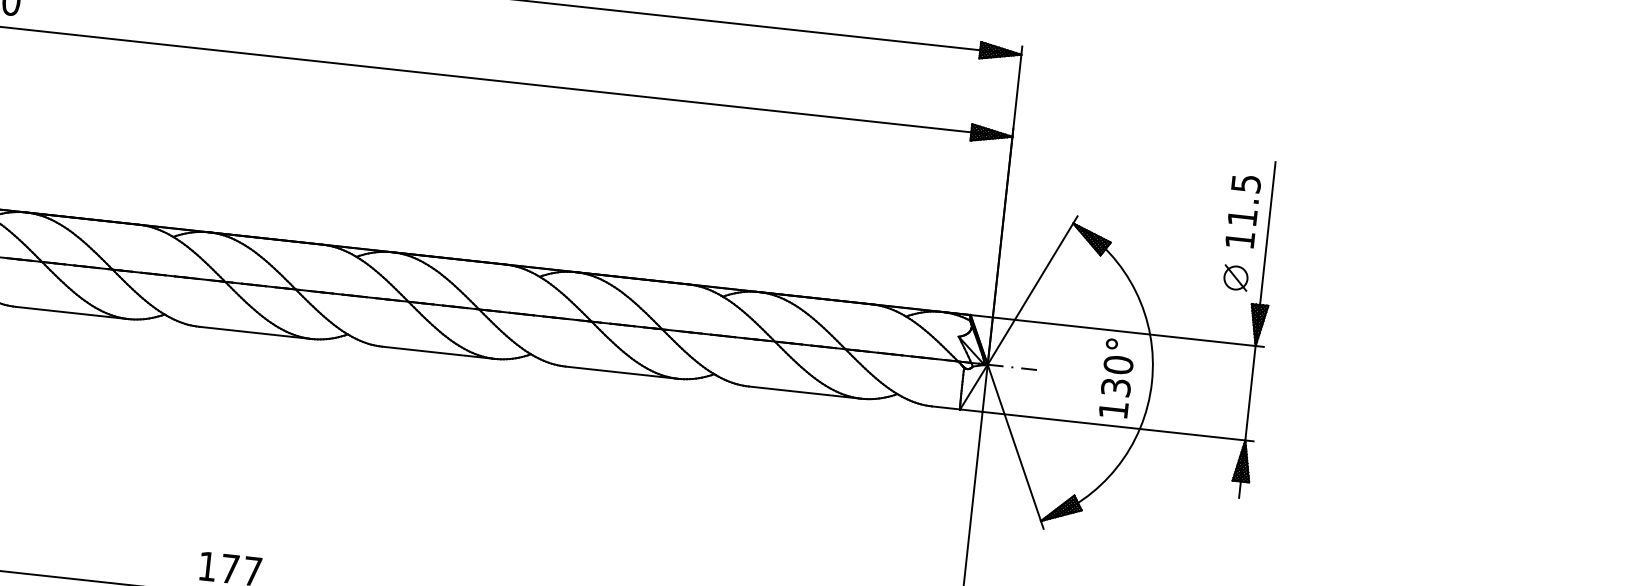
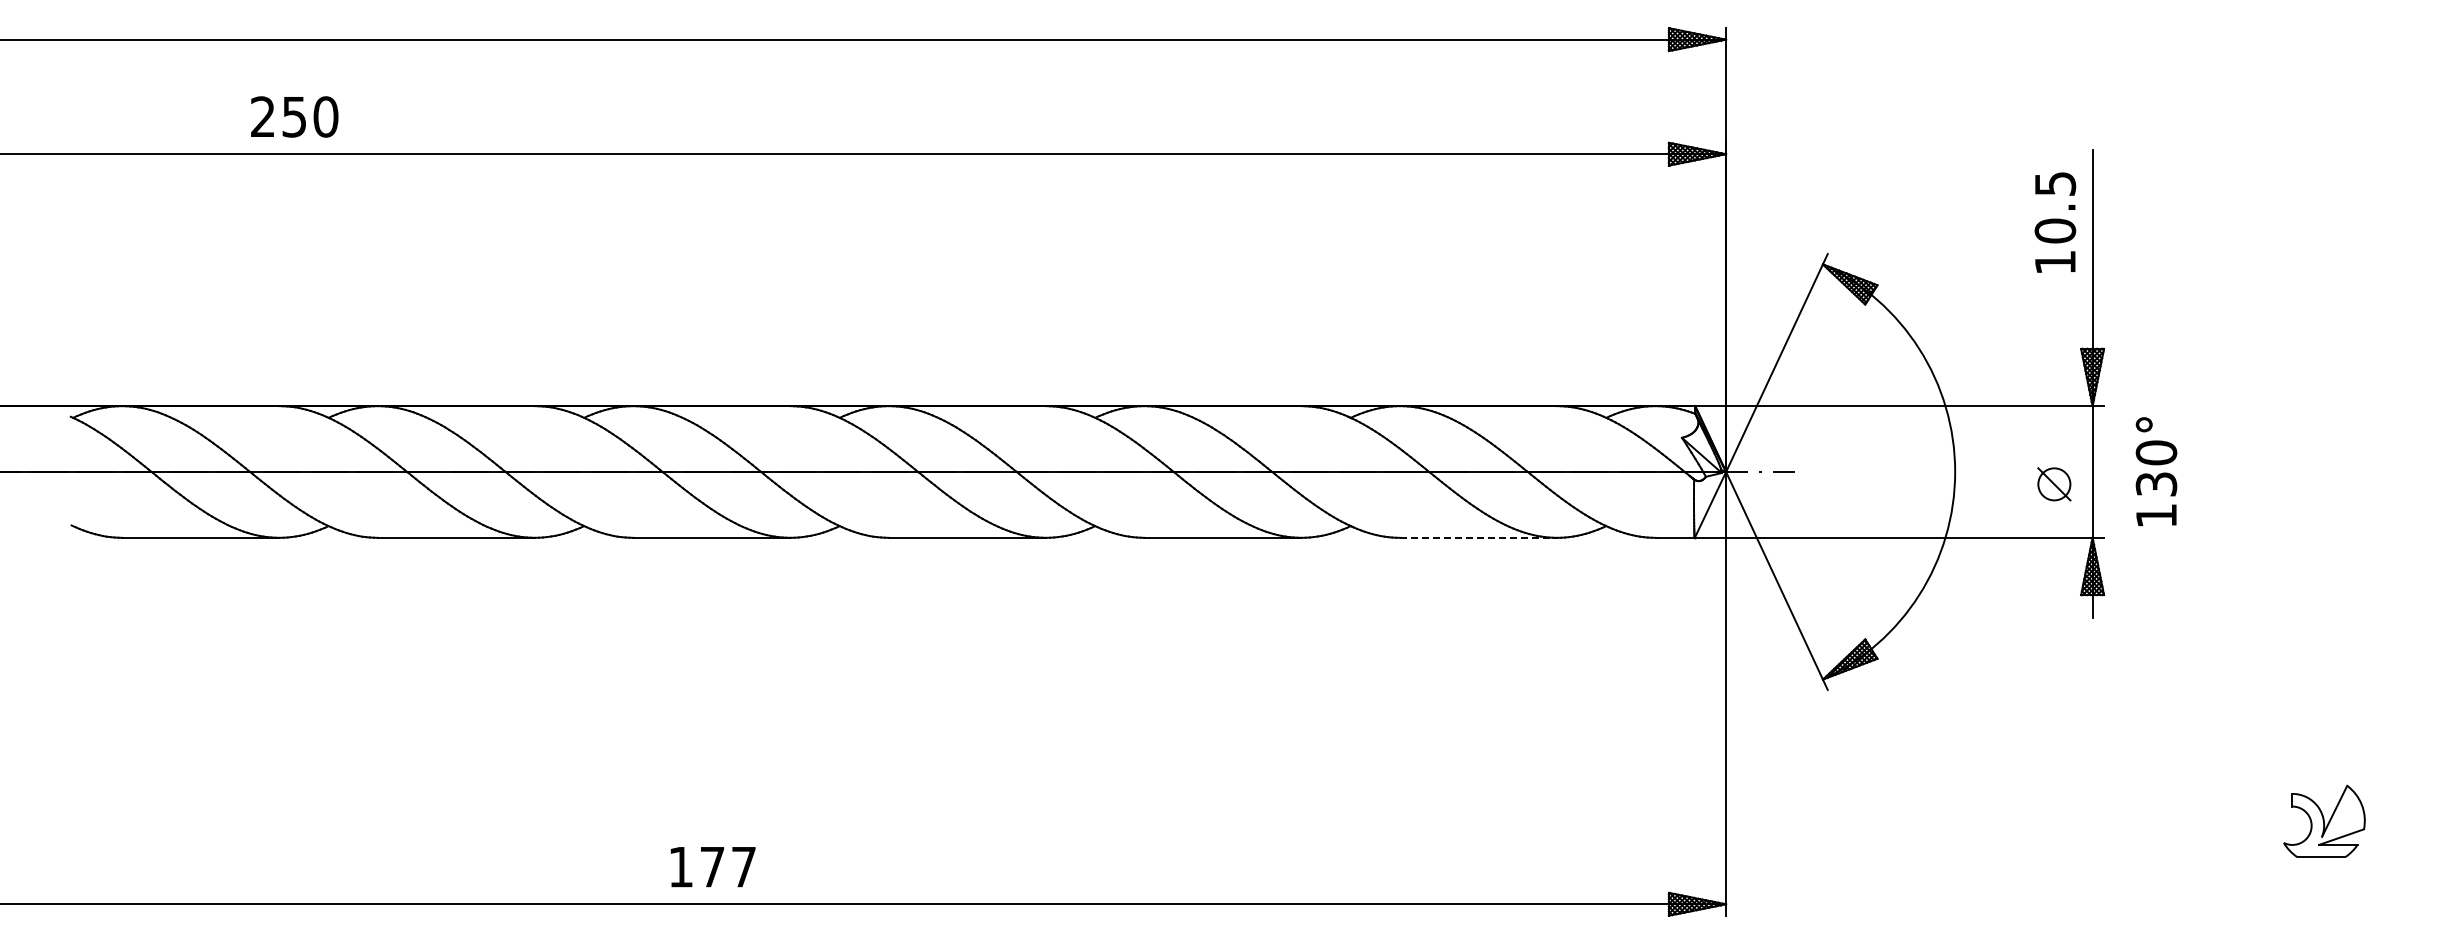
text: (1242, 217) -> (2055, 230), 11.5 -> 10.5
part: (1236, 278) -> (2054, 484), moved
text: (1117, 378) -> (2156, 471), moved
line: (805, 392) -> (1478, 537), solid -> dashed

